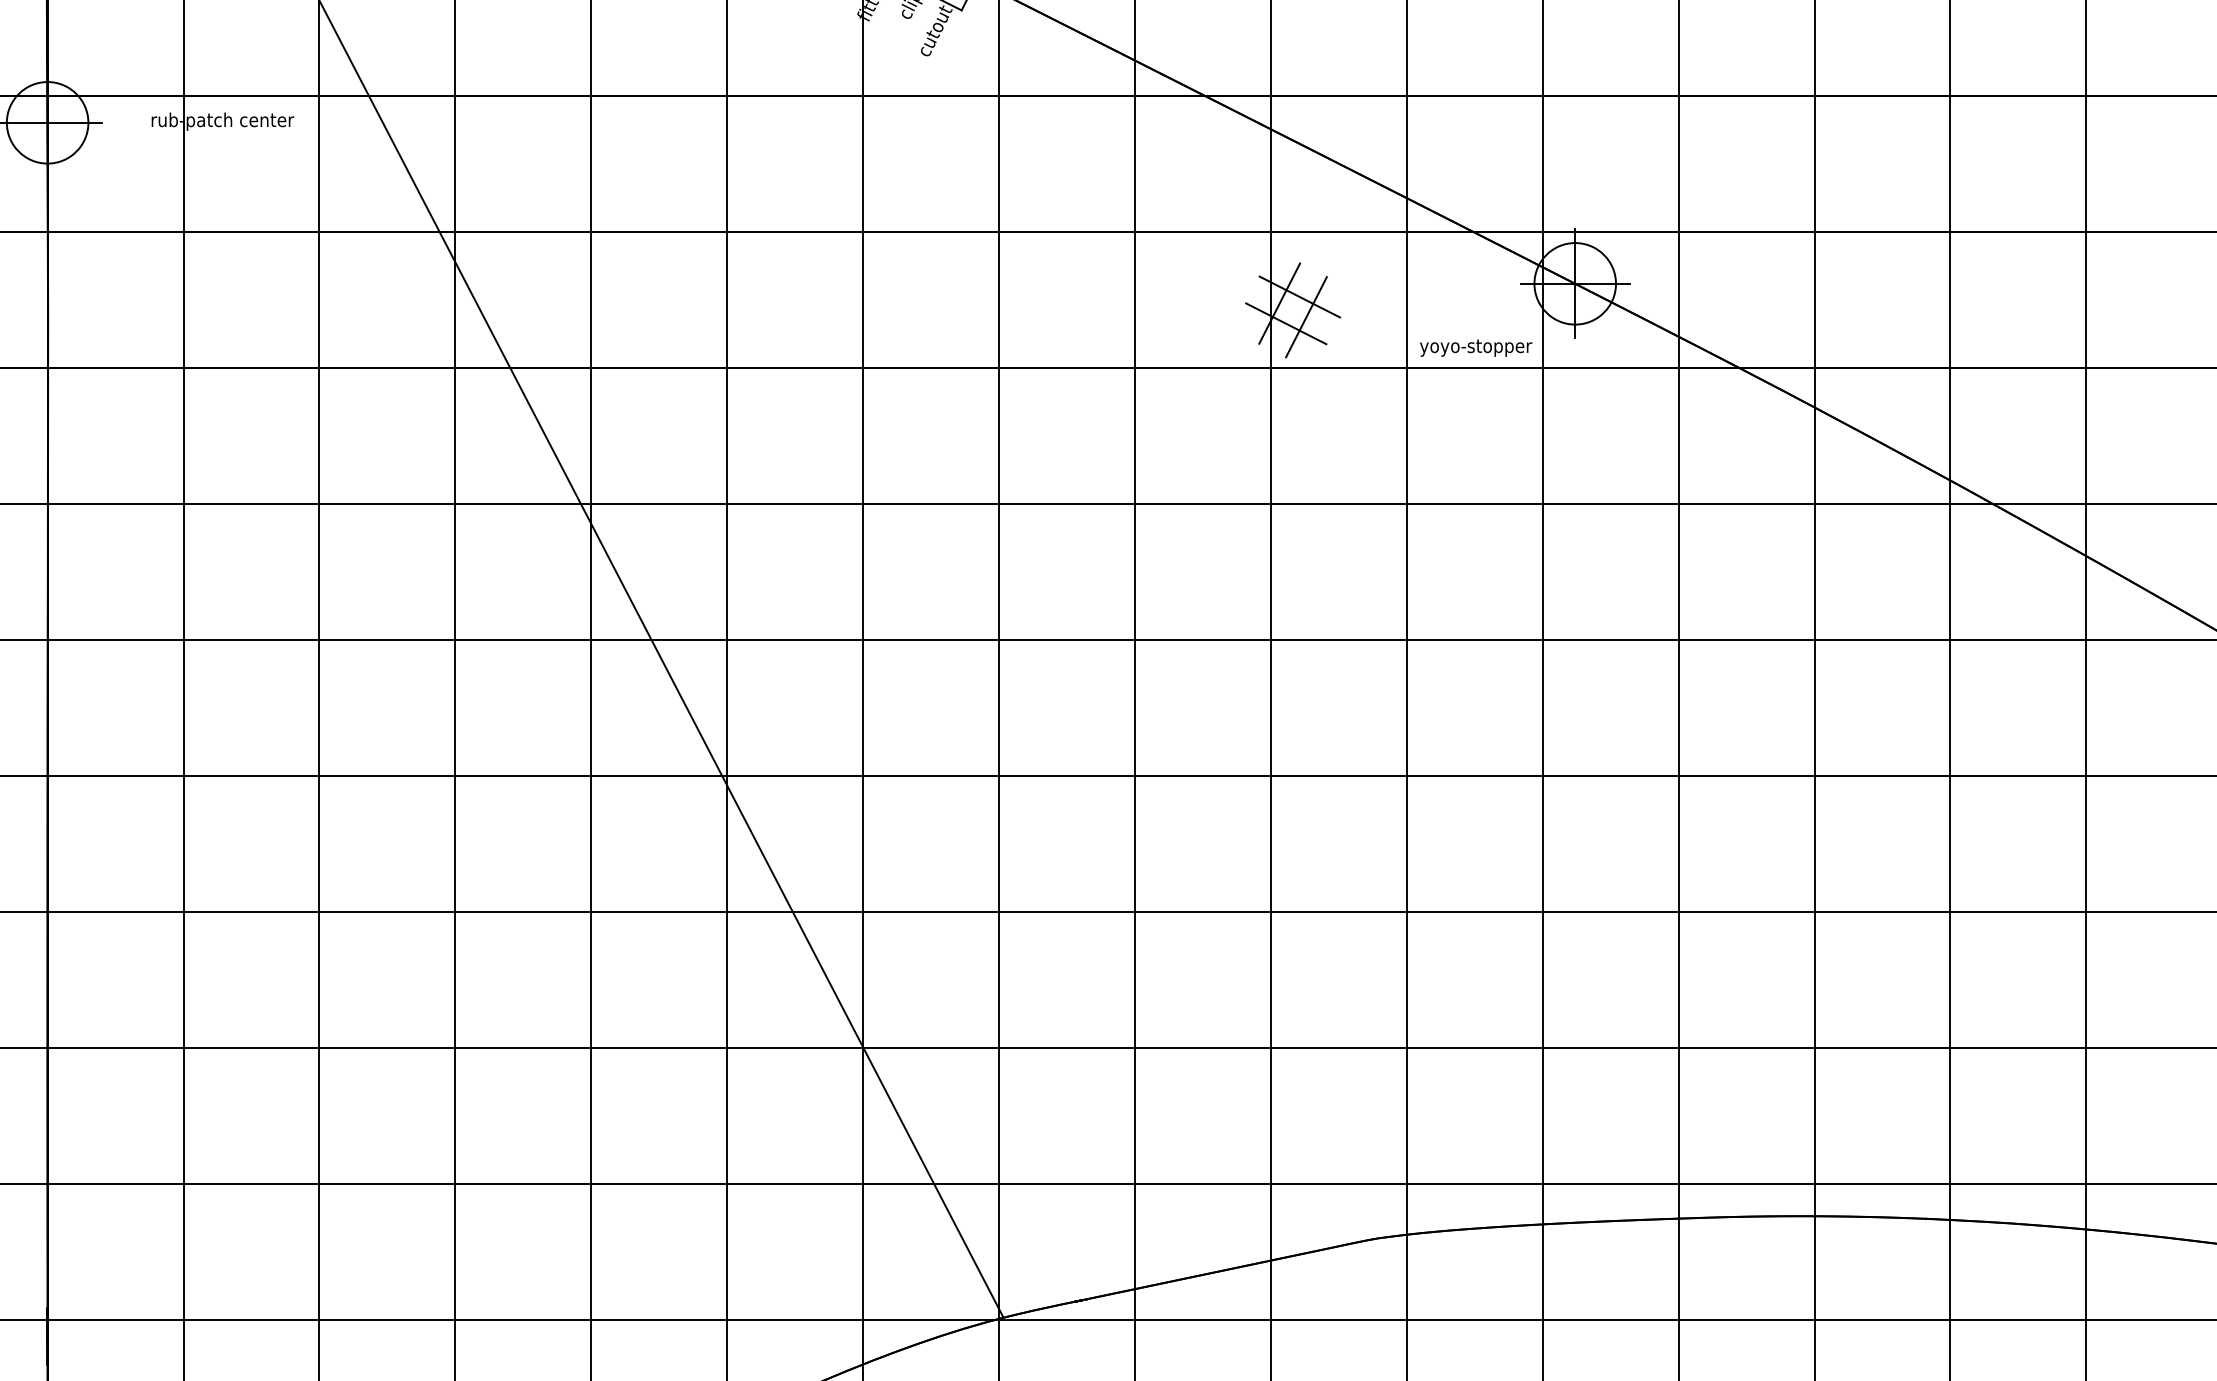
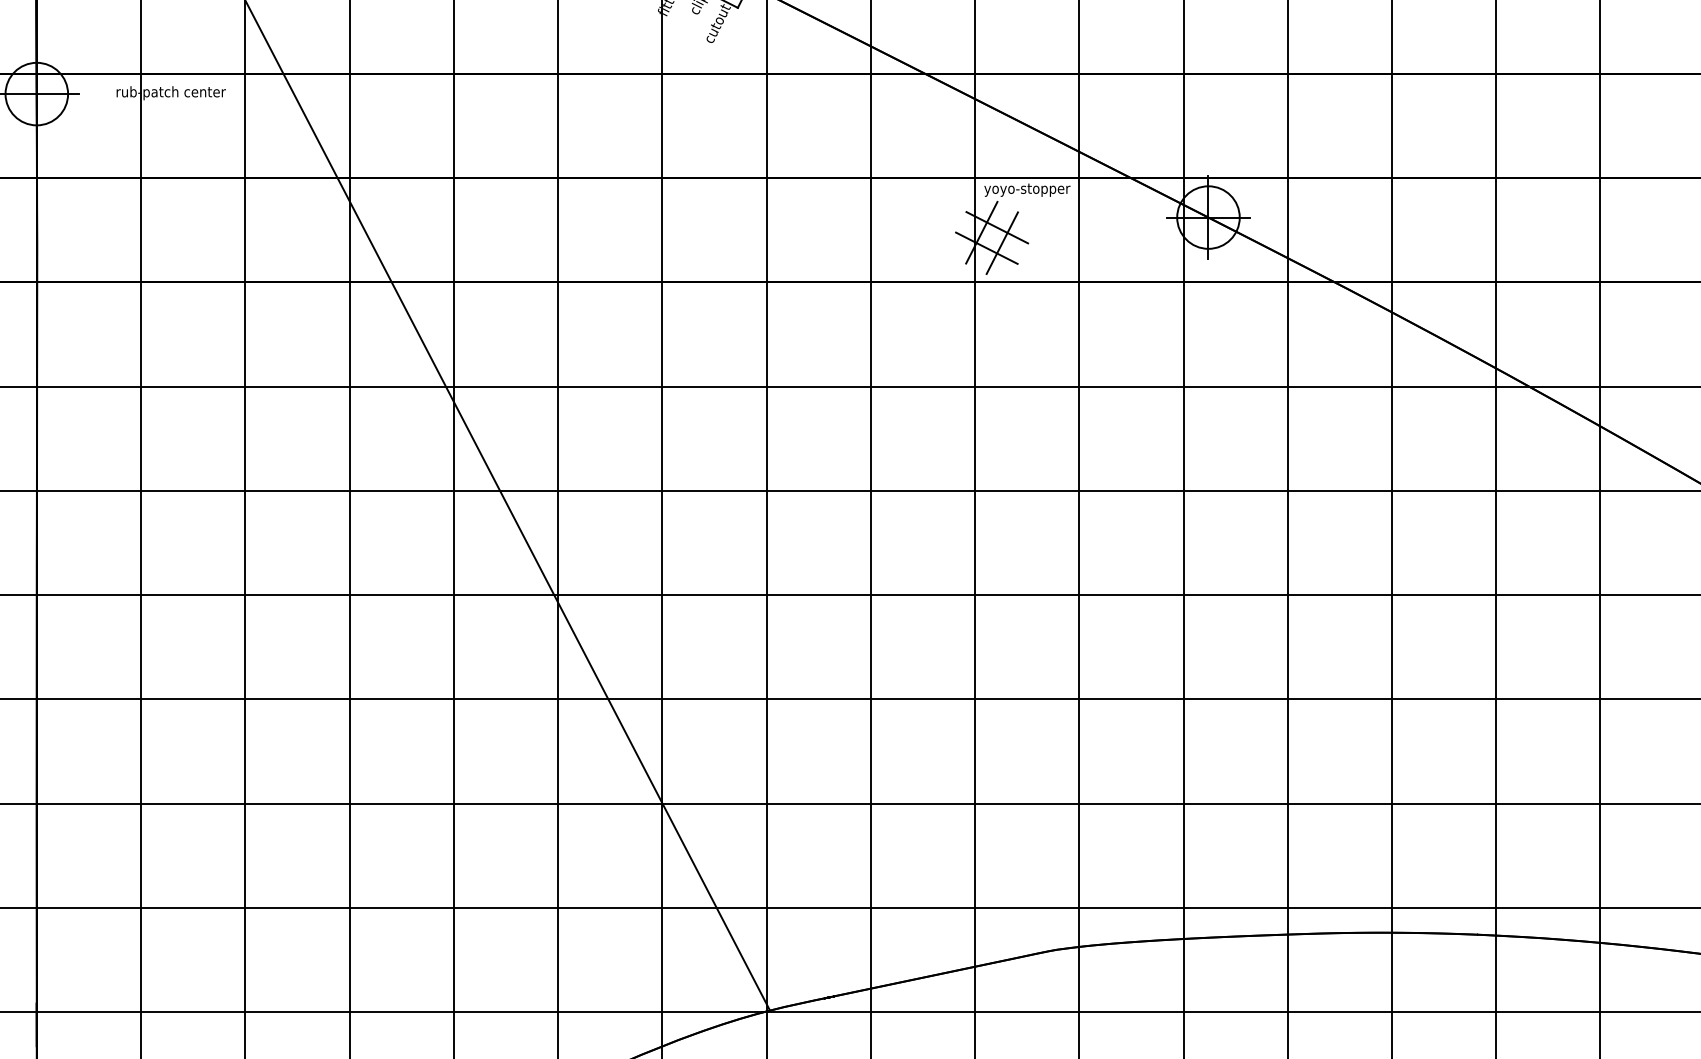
text: (1476, 347) -> (1027, 189), moved

